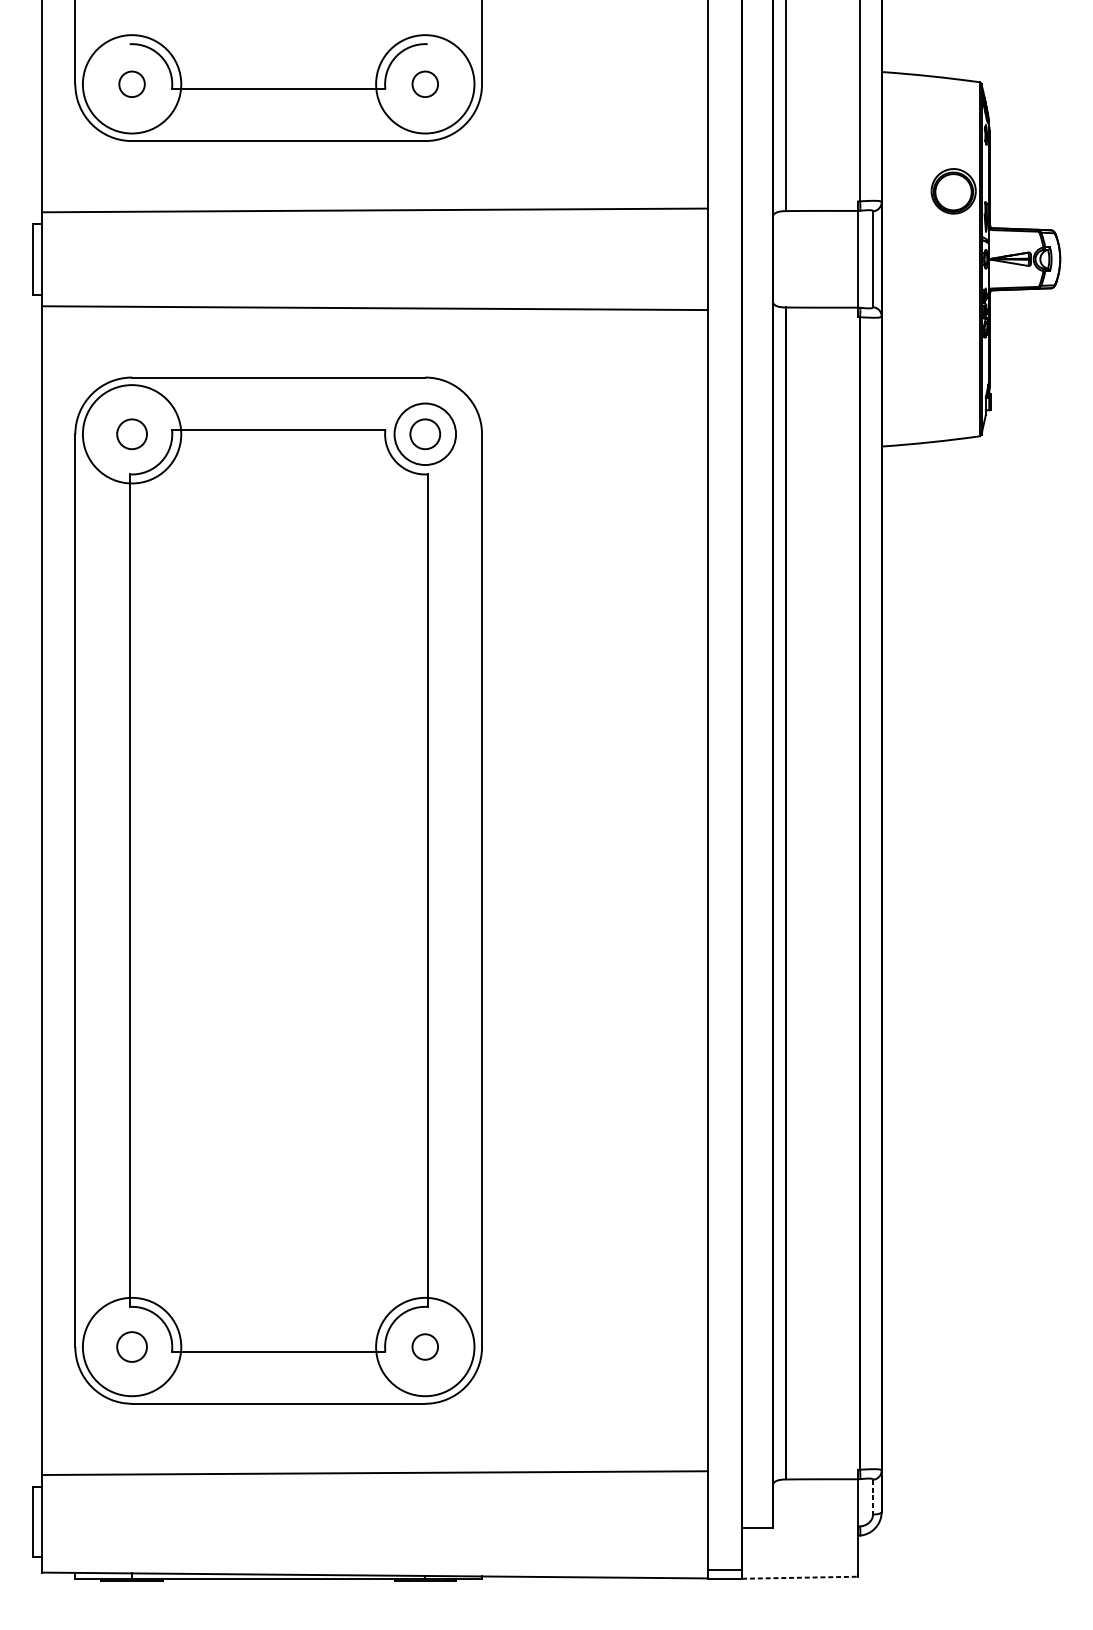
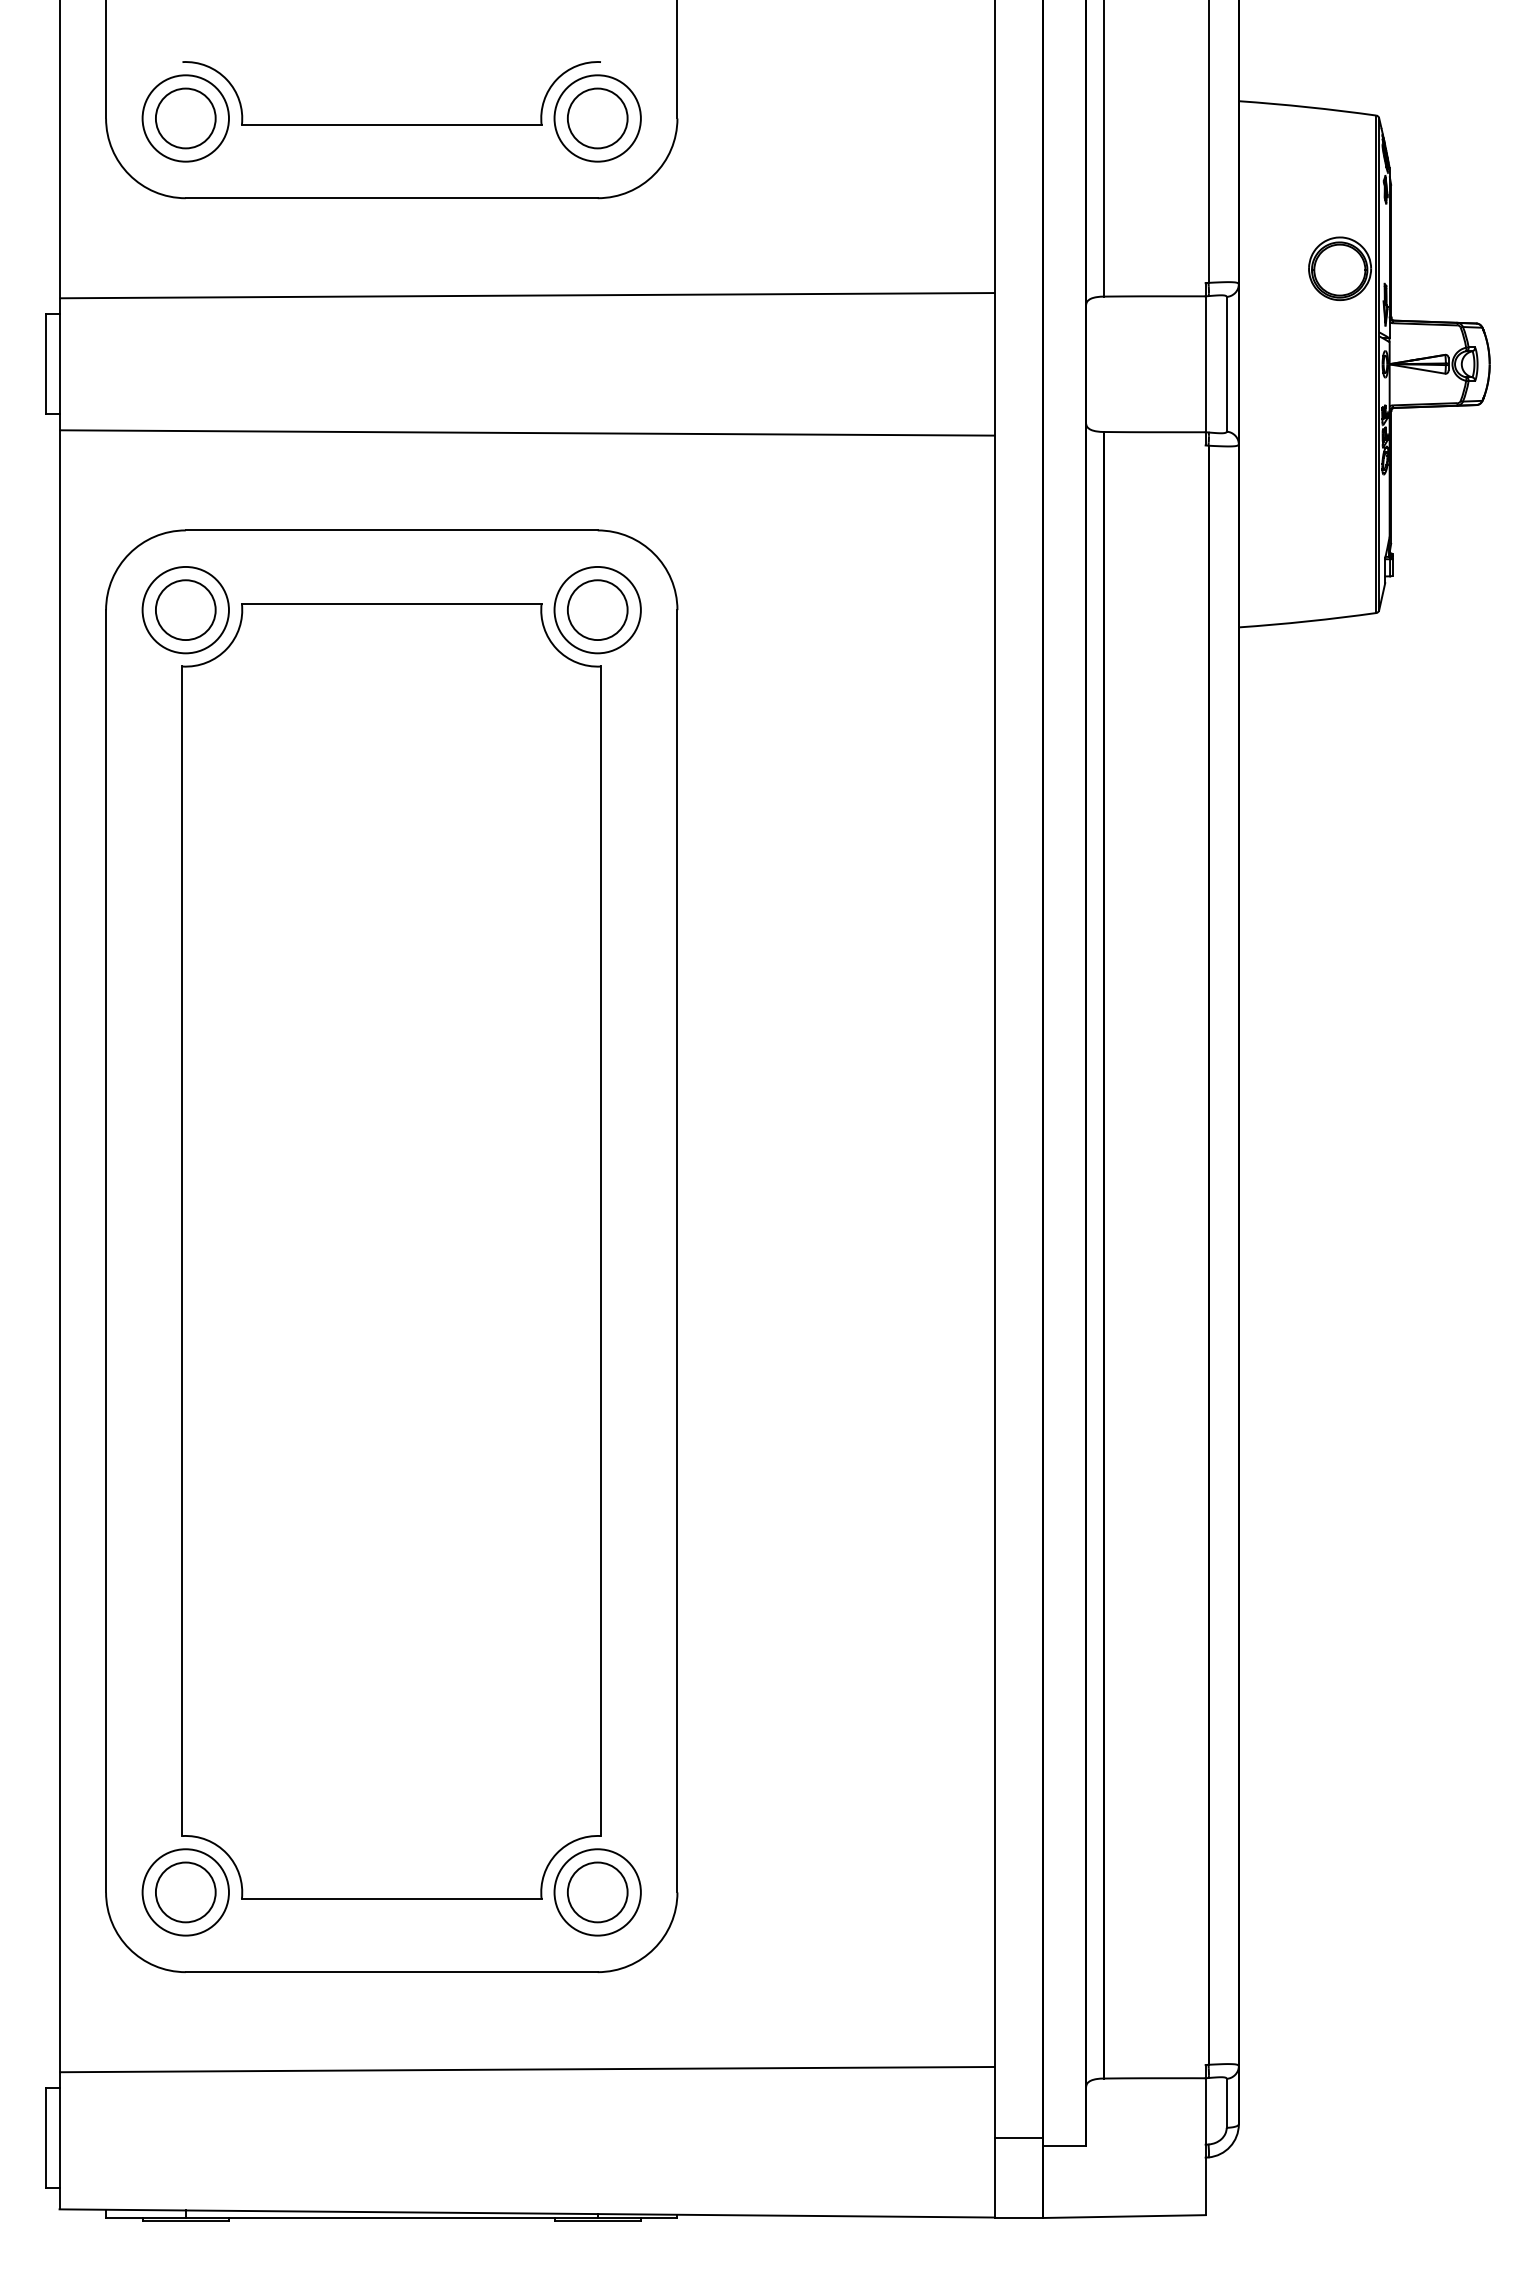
circle: (131, 84) -> (185, 118), size x0.62
circle: (131, 84) -> (185, 118), size x1.67
circle: (425, 84) -> (597, 118), size x0.62
circle: (425, 84) -> (597, 118), size x1.67
circle: (131, 433) -> (185, 609), size x0.62
circle: (131, 434) -> (185, 610), size x1.43
circle: (425, 434) -> (597, 610), size x1.43
circle: (131, 1347) -> (185, 1892), size x0.62
circle: (131, 1347) -> (185, 1892), size x1.43
circle: (425, 1347) -> (597, 1892), size x0.62
circle: (425, 1347) -> (597, 1892), size x1.67
line: (872, 1497) -> (1226, 2103), dashed -> solid
line: (724, 1570) -> (1018, 2138), moved
line: (800, 1577) -> (1124, 2216), dashed -> solid

